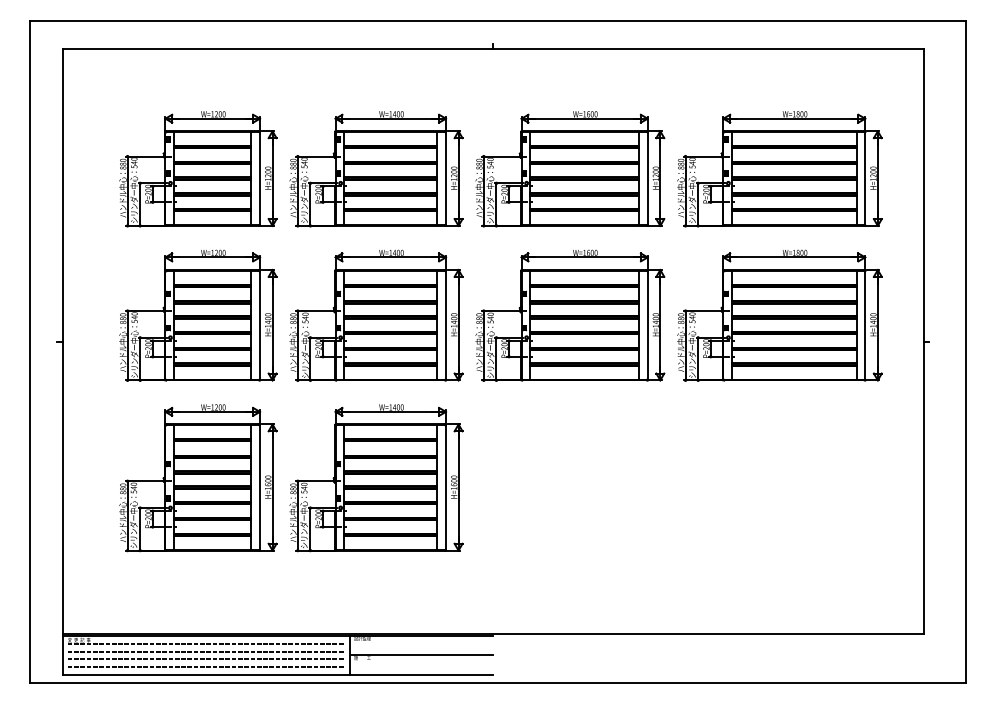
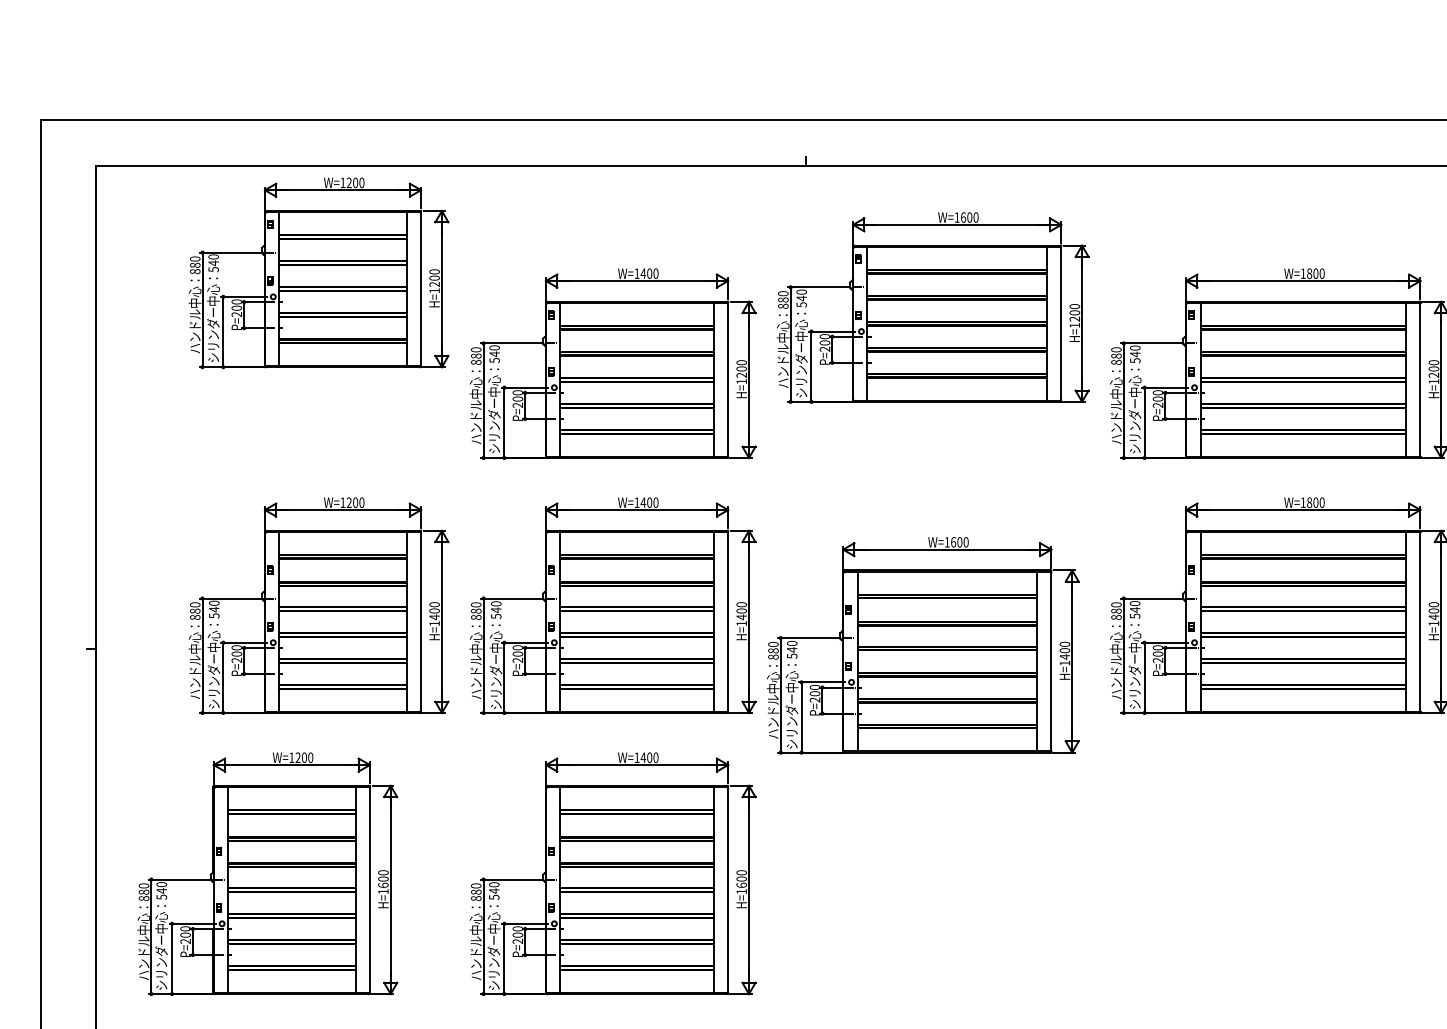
part: (198, 169) -> (319, 274), moved
part: (570, 169) -> (933, 308), moved
part: (570, 315) -> (923, 645), moved
part: (198, 478) -> (268, 875), moved

